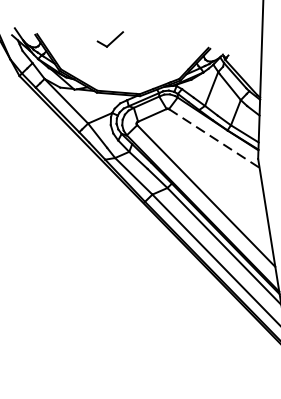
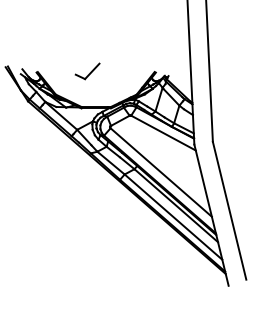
part: (110, 39) -> (87, 71), size x1.43
line: (214, 139) -> (163, 133), dashed -> solid

